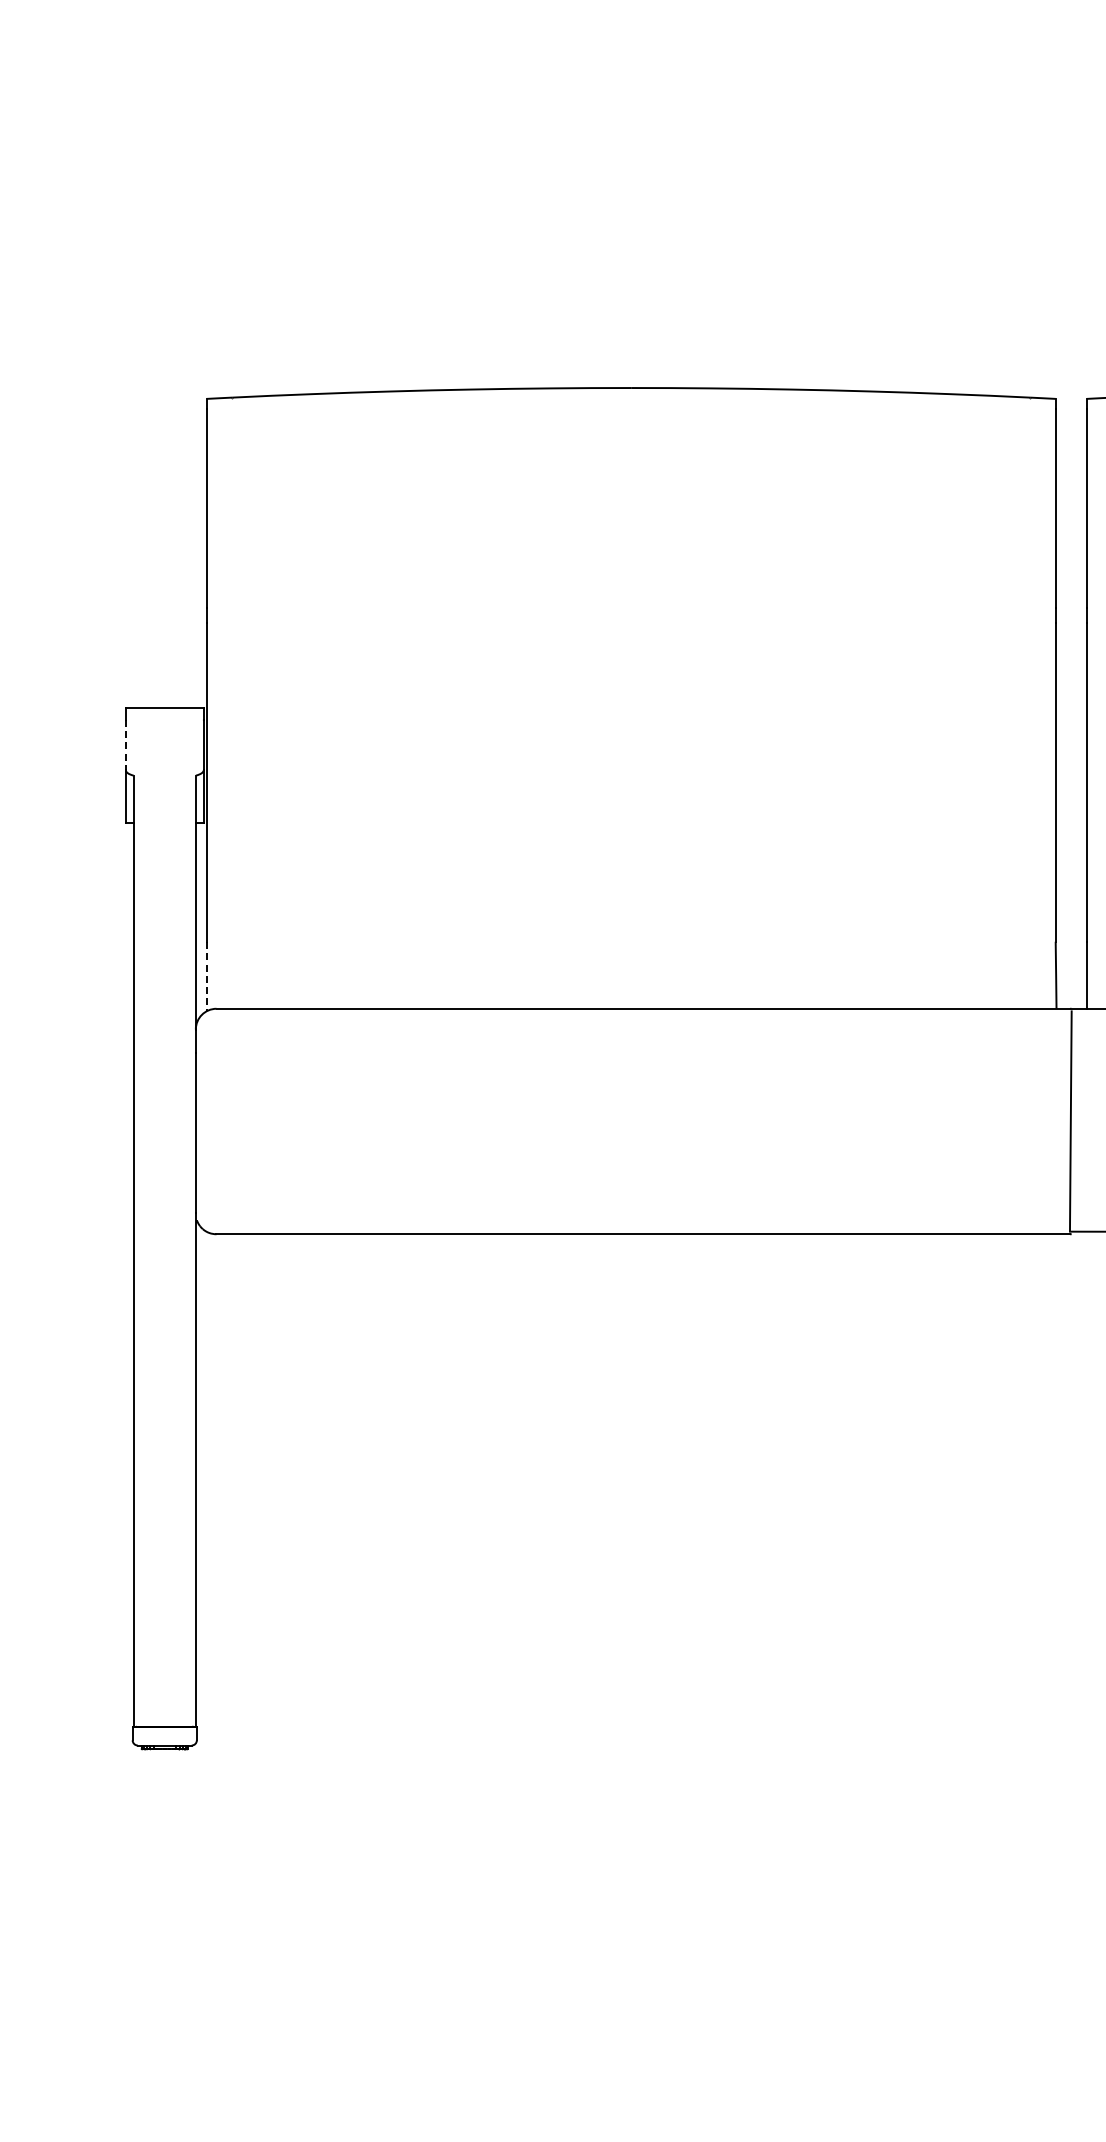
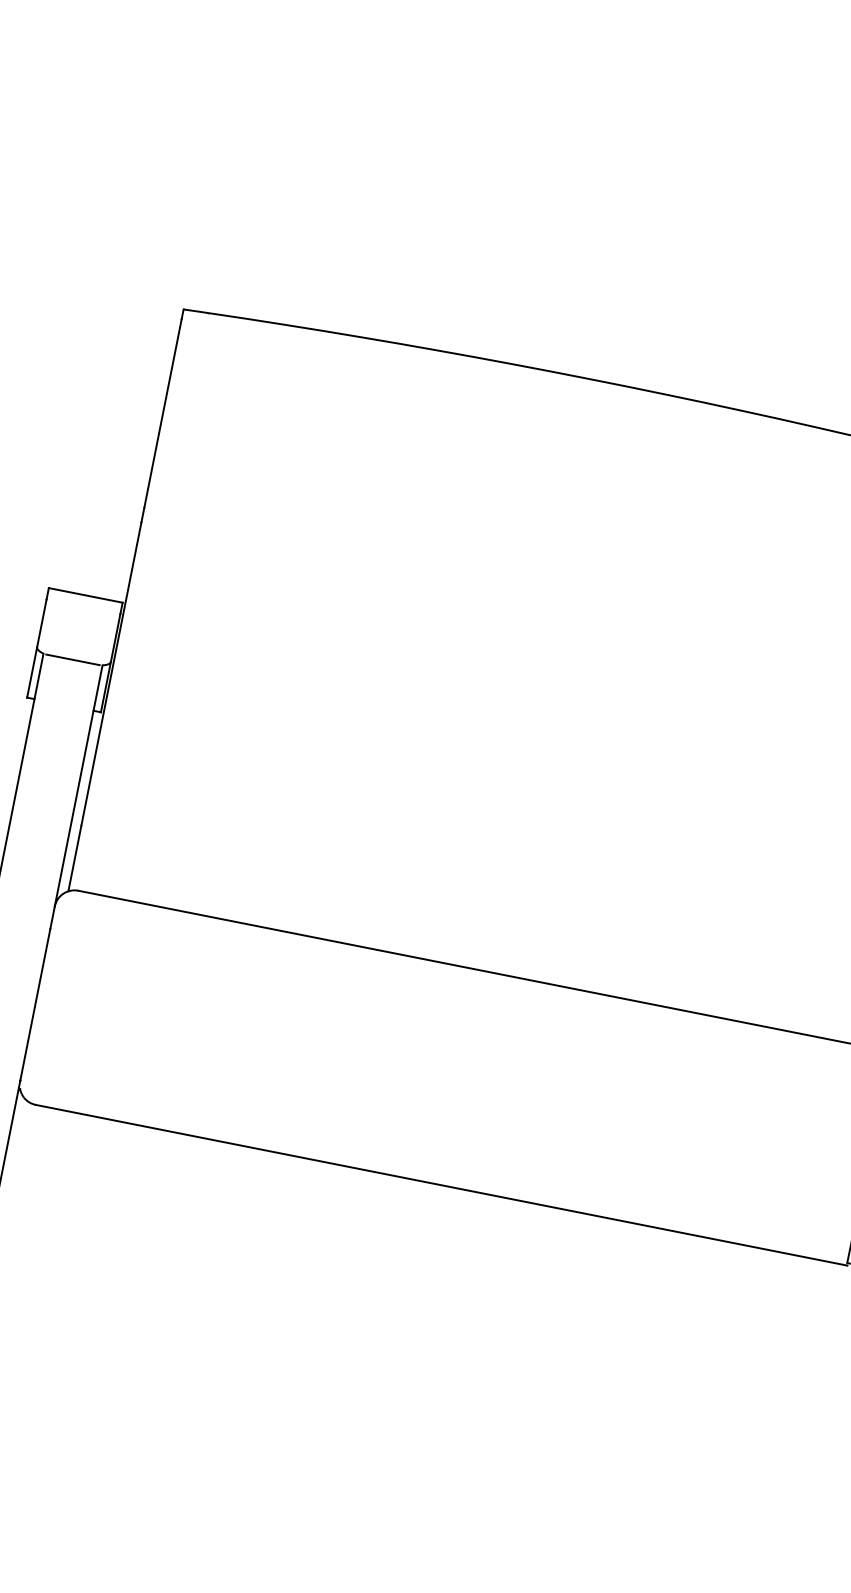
line: (125, 745) -> (41, 623), dashed -> solid
line: (164, 776) -> (72, 660), added
line: (206, 976) -> (74, 858), dashed -> solid

